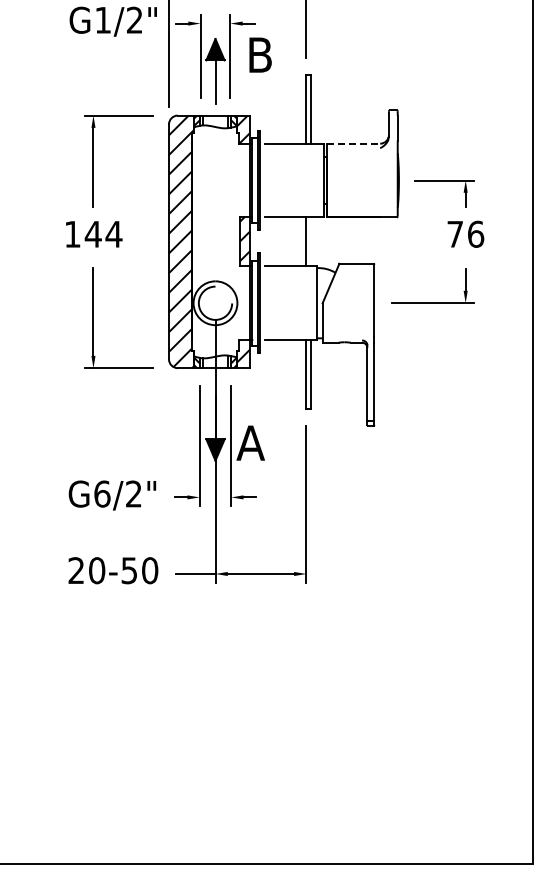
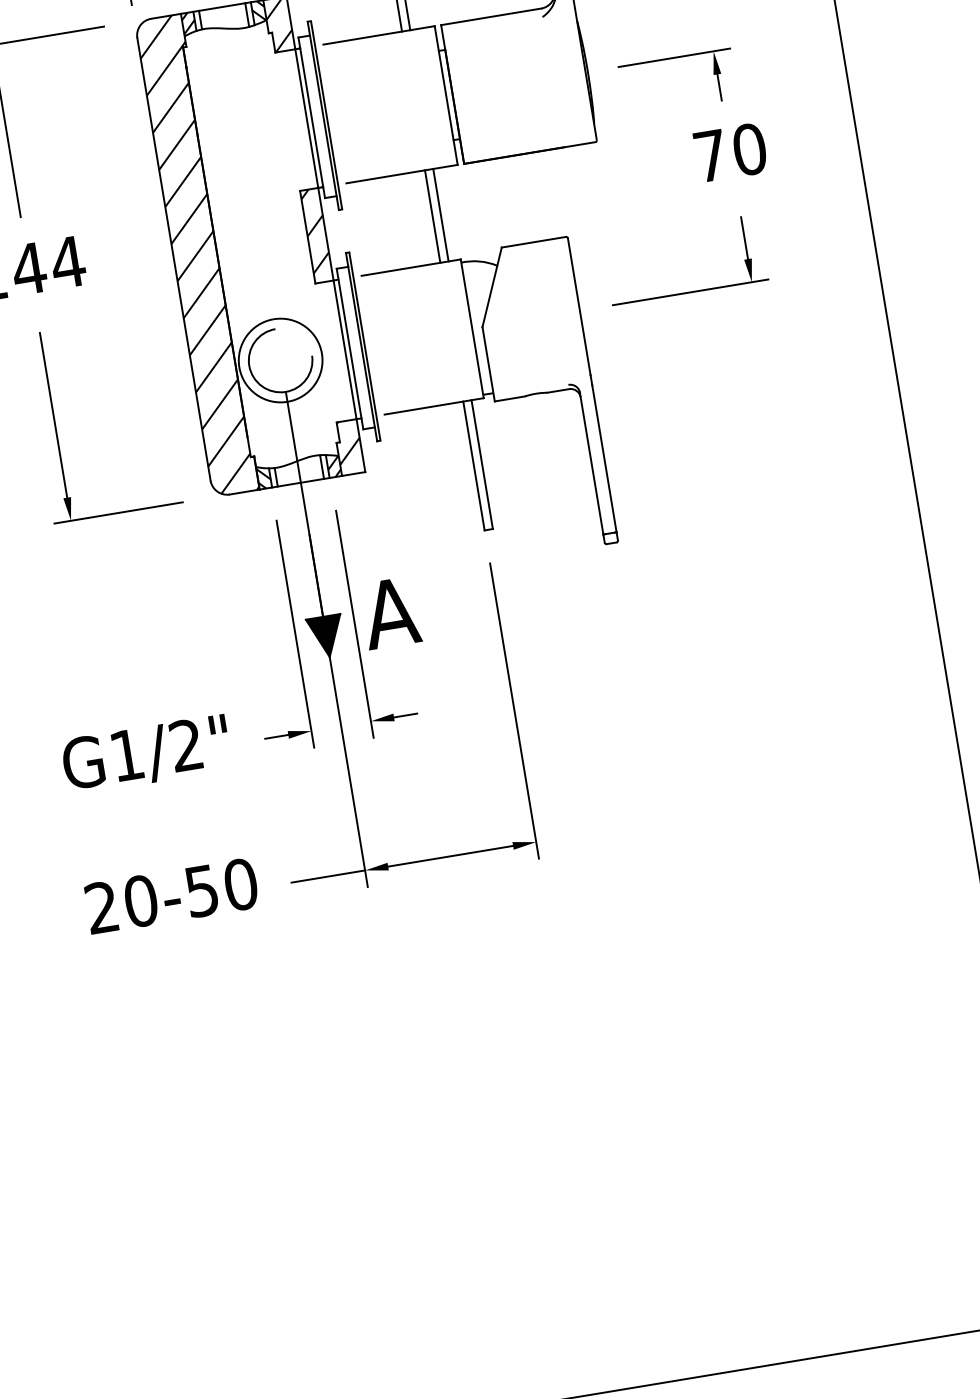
line: (353, 143) -> (490, 16), dashed -> solid
text: (475, 233) -> (748, 148), 76 -> 70
line: (310, 241) -> (440, 214), added
text: (102, 493) -> (127, 754), G6/2" -> G1/2"

